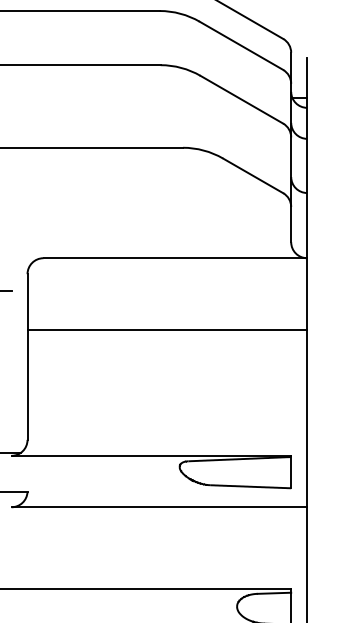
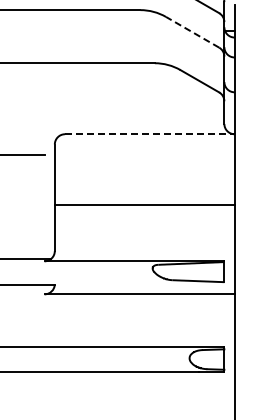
line: (241, 99) -> (192, 32), solid -> dashed
line: (174, 258) -> (149, 134), solid -> dashed
line: (166, 330) -> (144, 205), moved

